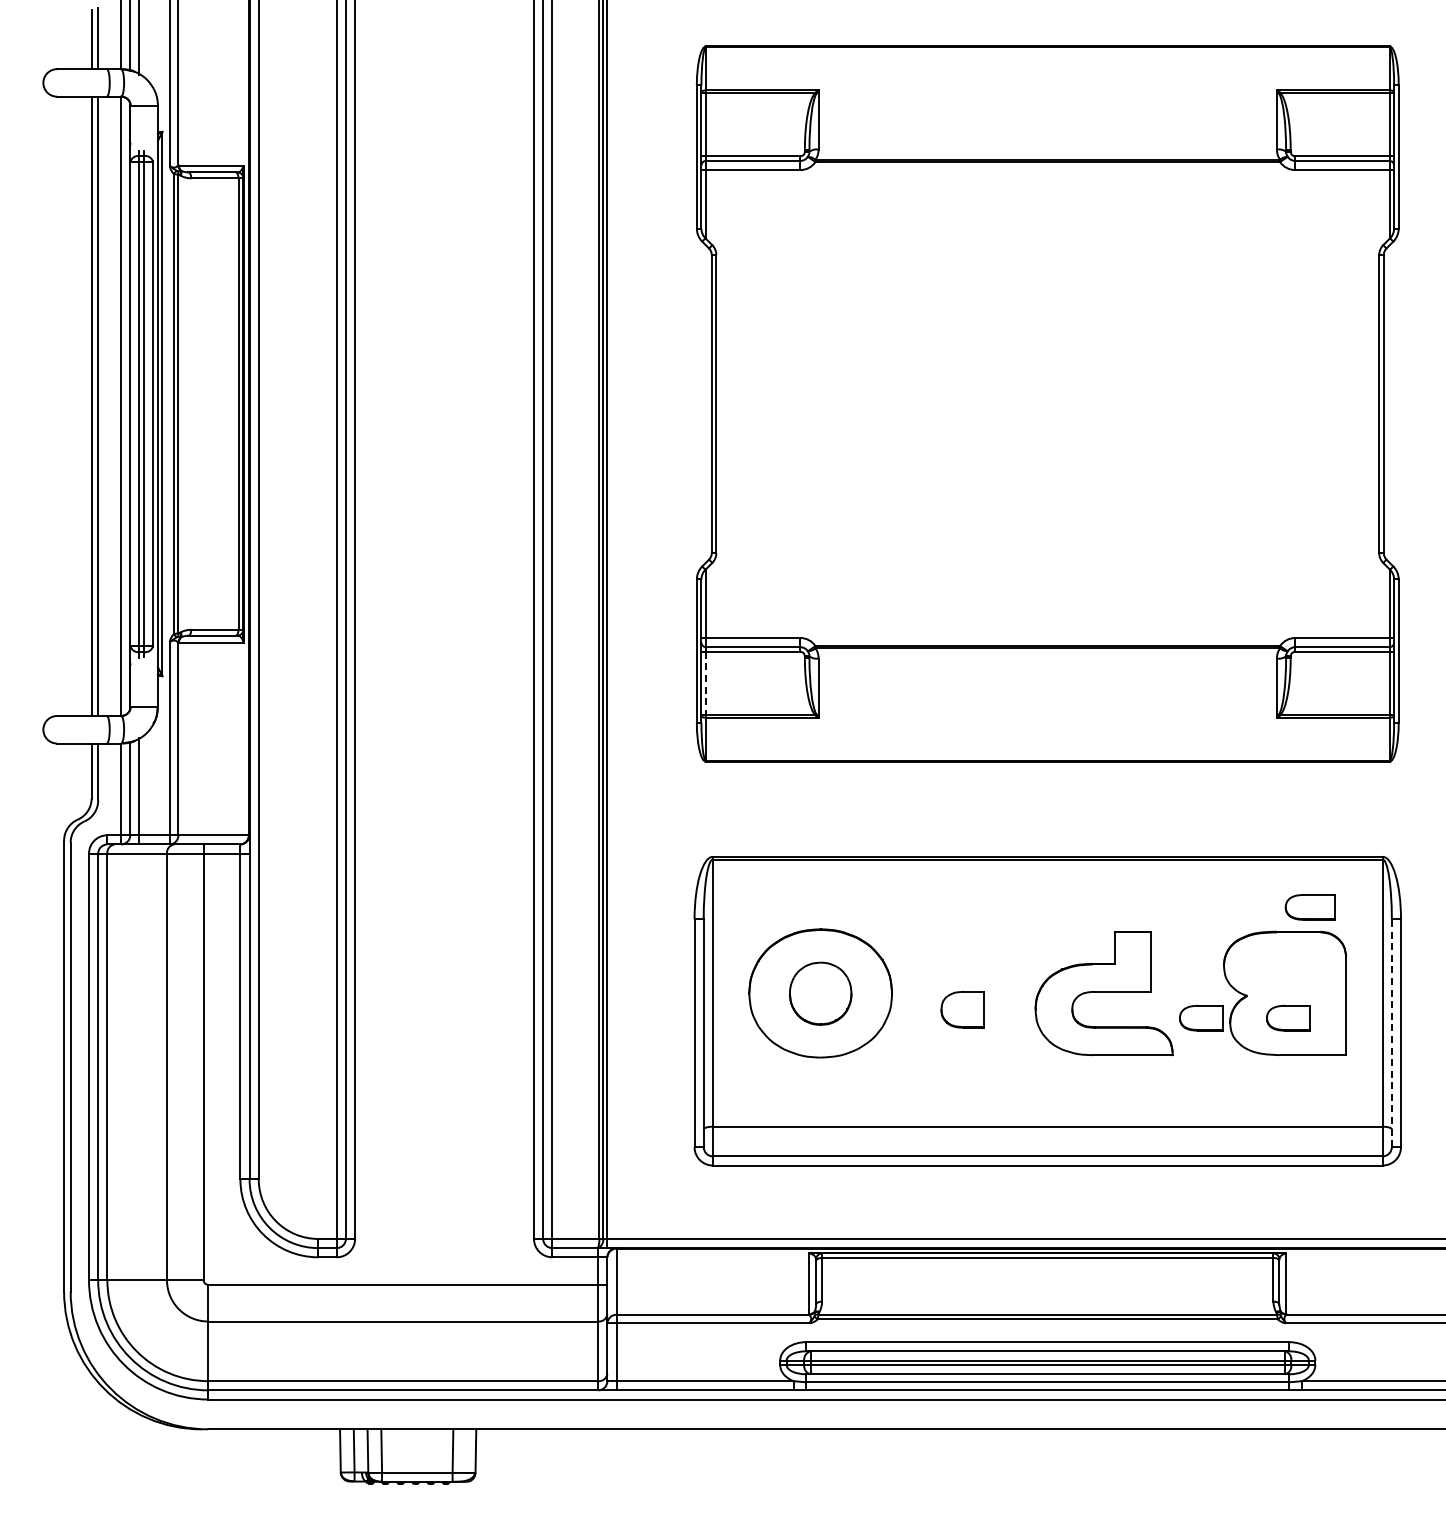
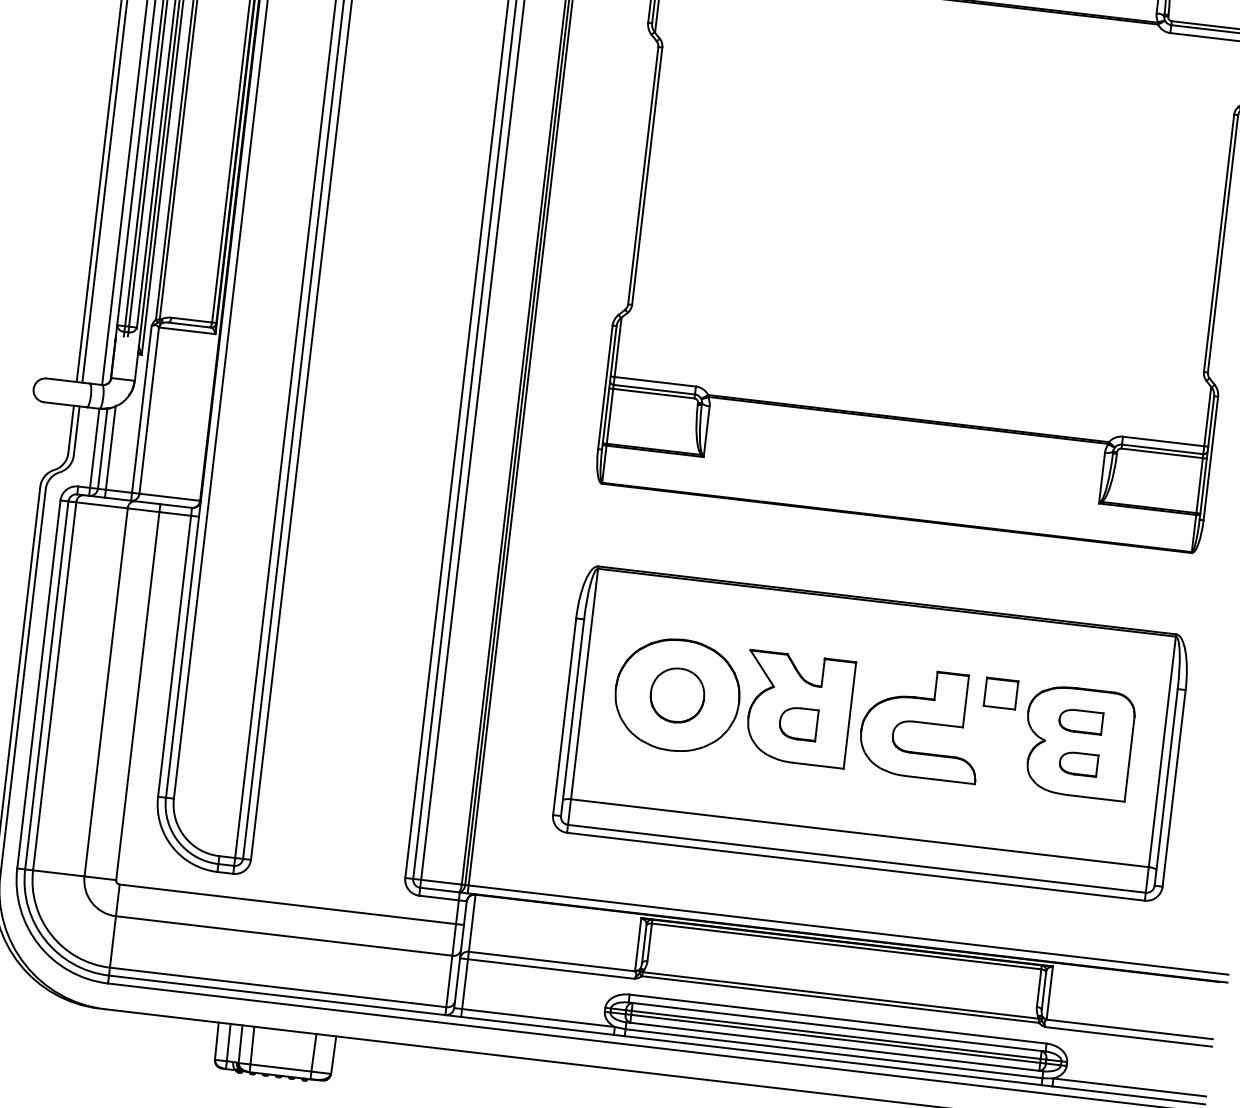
line: (706, 683) -> (610, 416), dashed -> solid
part: (1309, 907) -> (1080, 721), moved
part: (1190, 947) -> (1001, 693), added
part: (959, 992) -> (797, 708), added
part: (1201, 1017) -> (1003, 754), removed
line: (1391, 1033) -> (1165, 787), dashed -> solid

